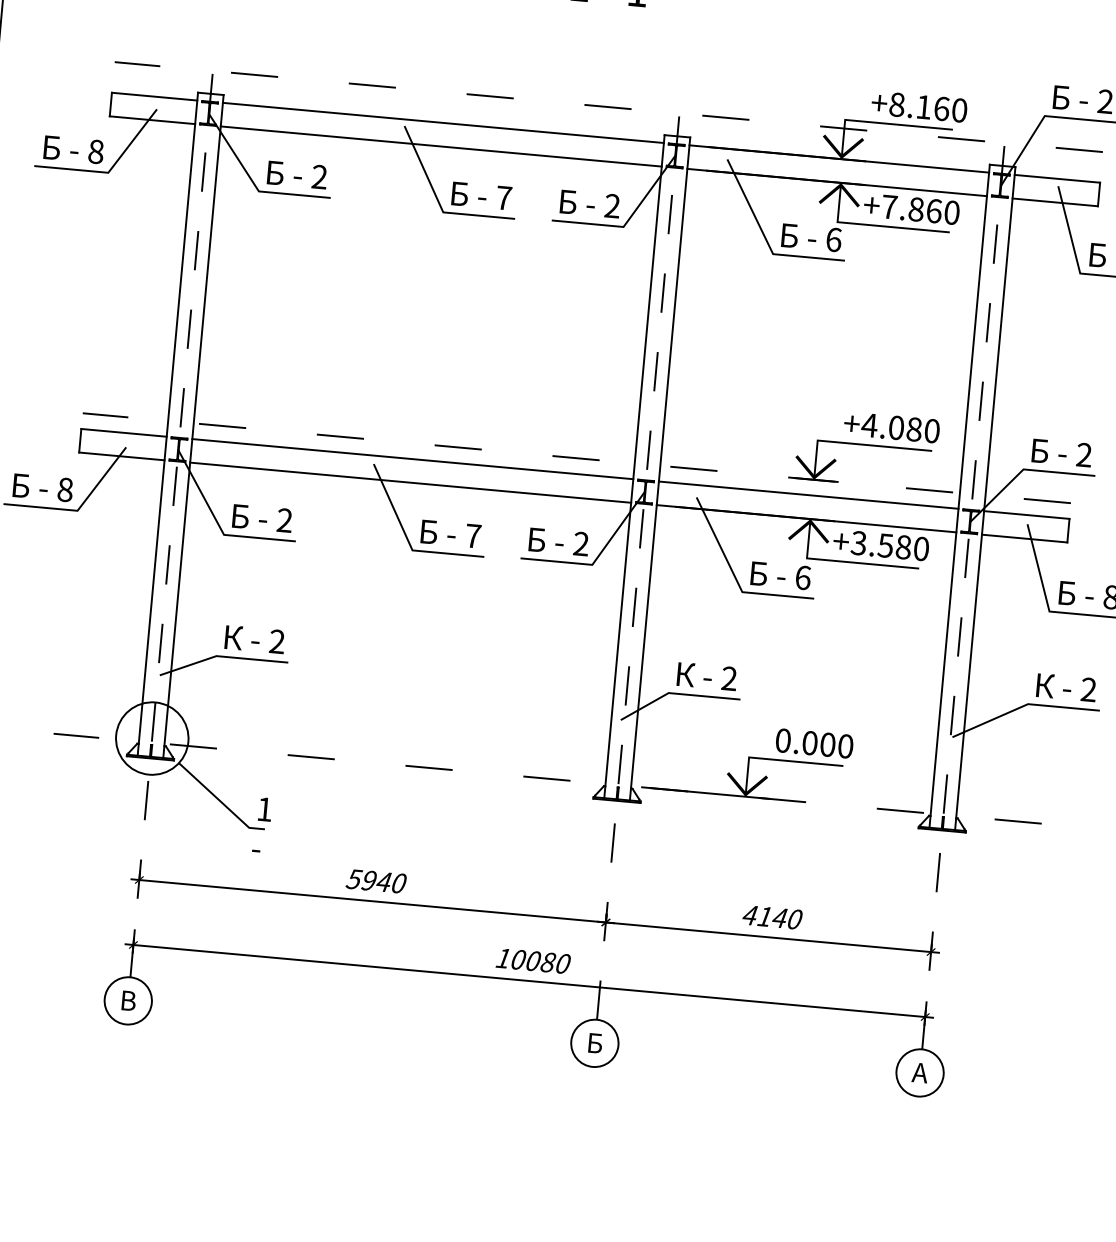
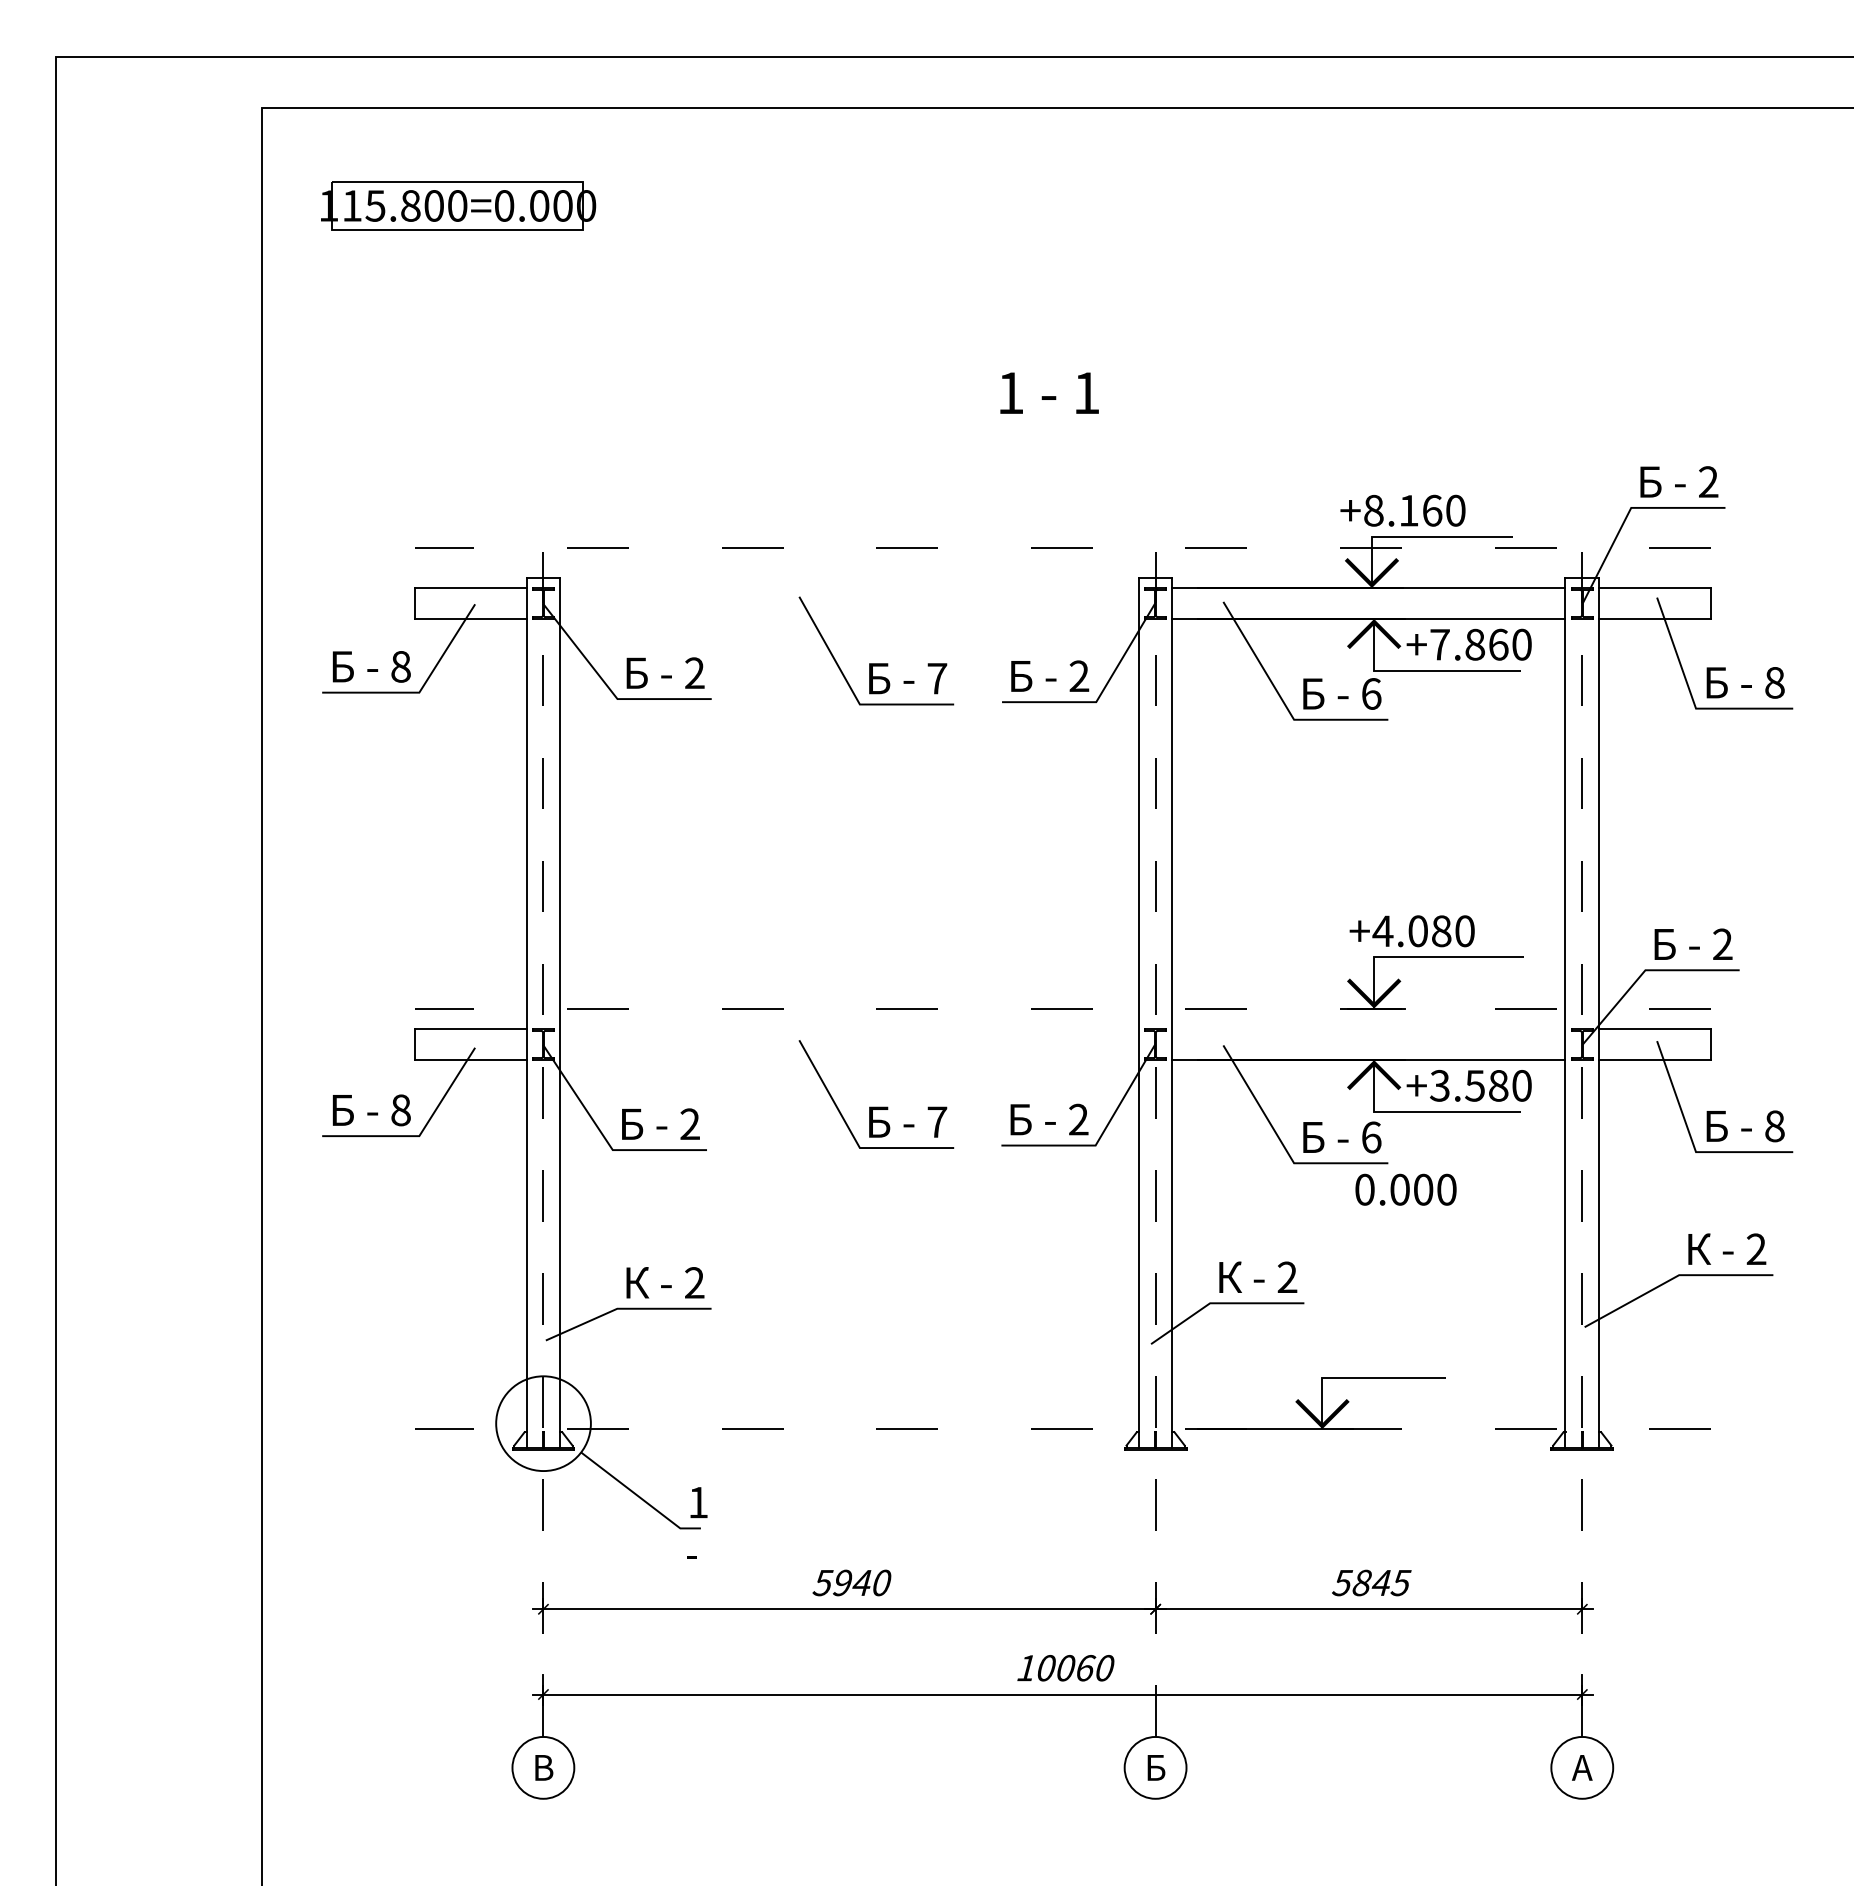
text: (919, 106) -> (1402, 510), moved
line: (443, 123) -> (849, 588), removed
line: (441, 146) -> (849, 619), removed
text: (891, 427) -> (1411, 931), moved
line: (412, 459) -> (849, 1029), removed
line: (410, 482) -> (849, 1060), removed
line: (808, 495) -> (1368, 1029), removed
text: (814, 743) -> (1405, 1189), moved
text: (772, 917) -> (1371, 1582), 4140 -> 5845
text: (548, 962) -> (1085, 1668), 10080 -> 10060

